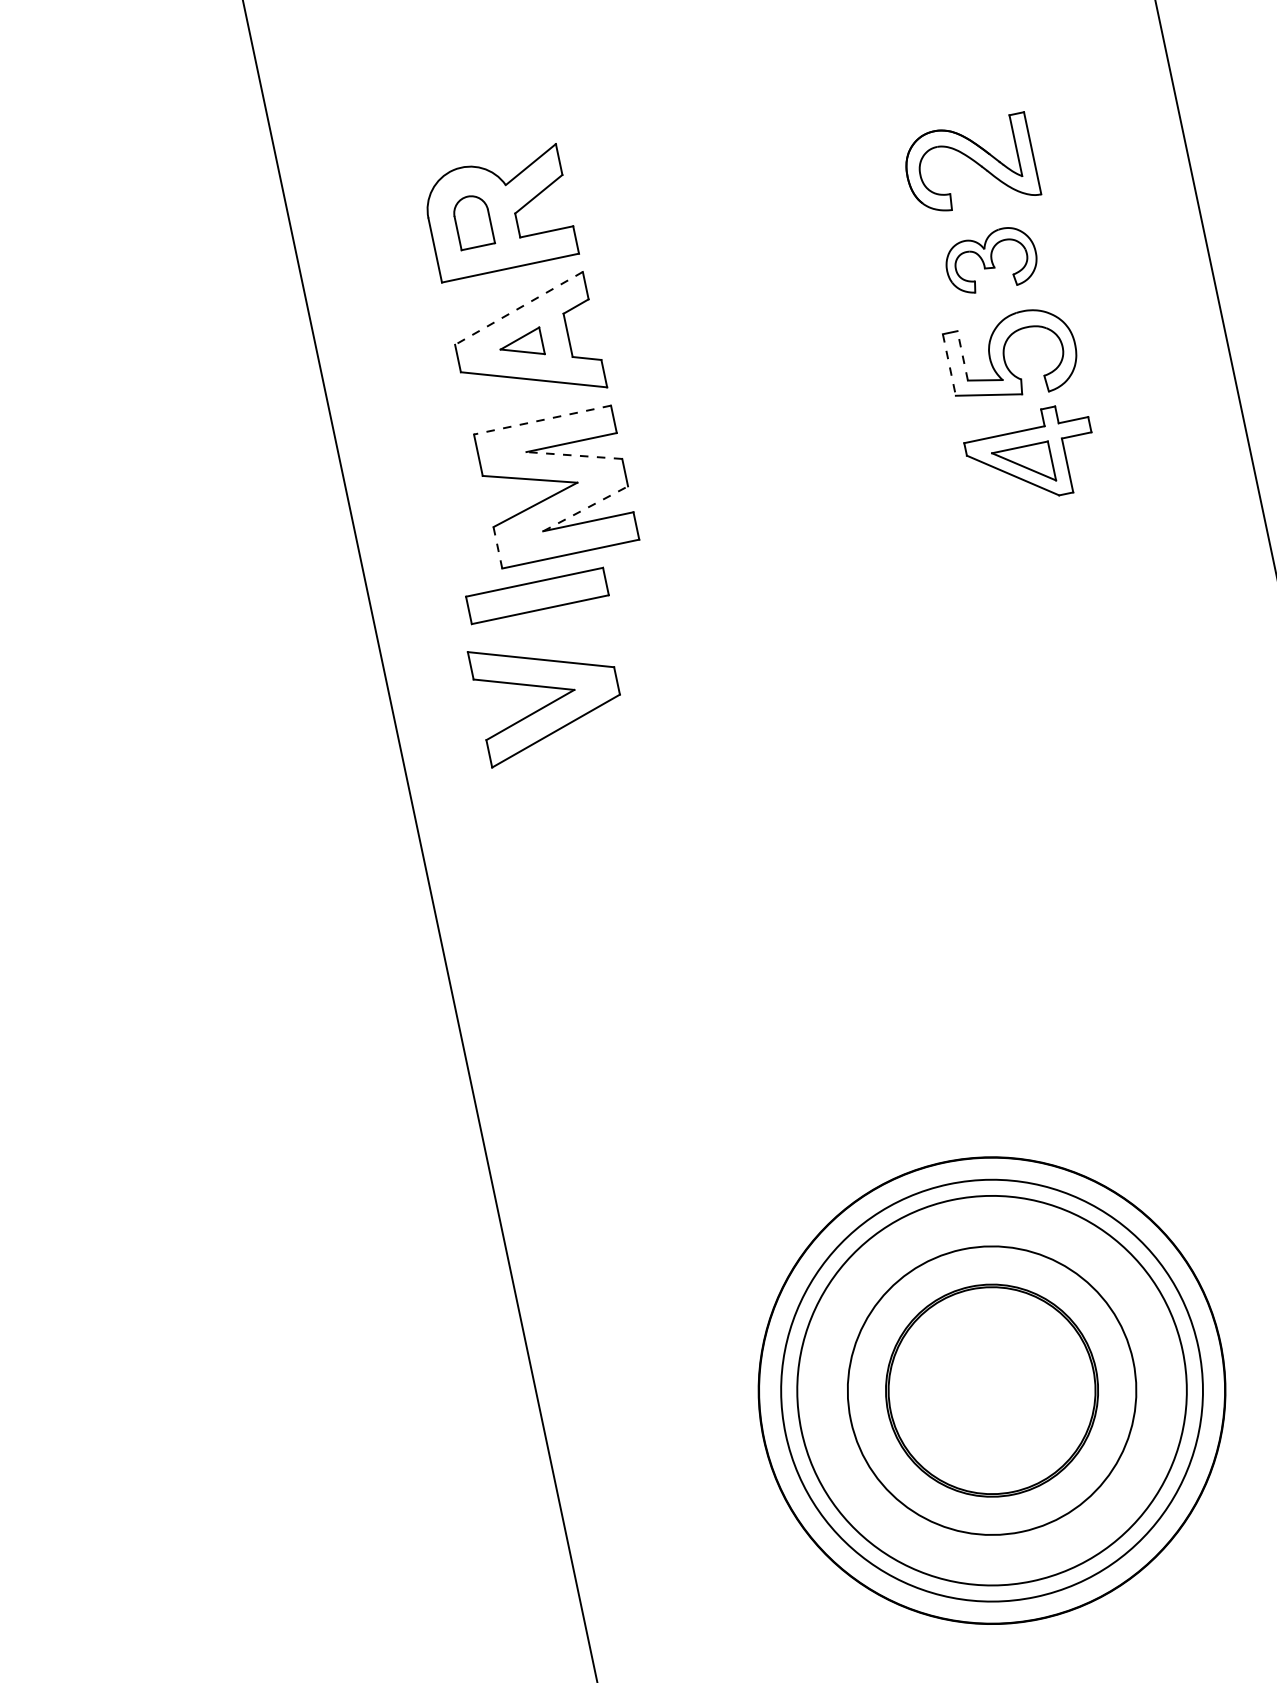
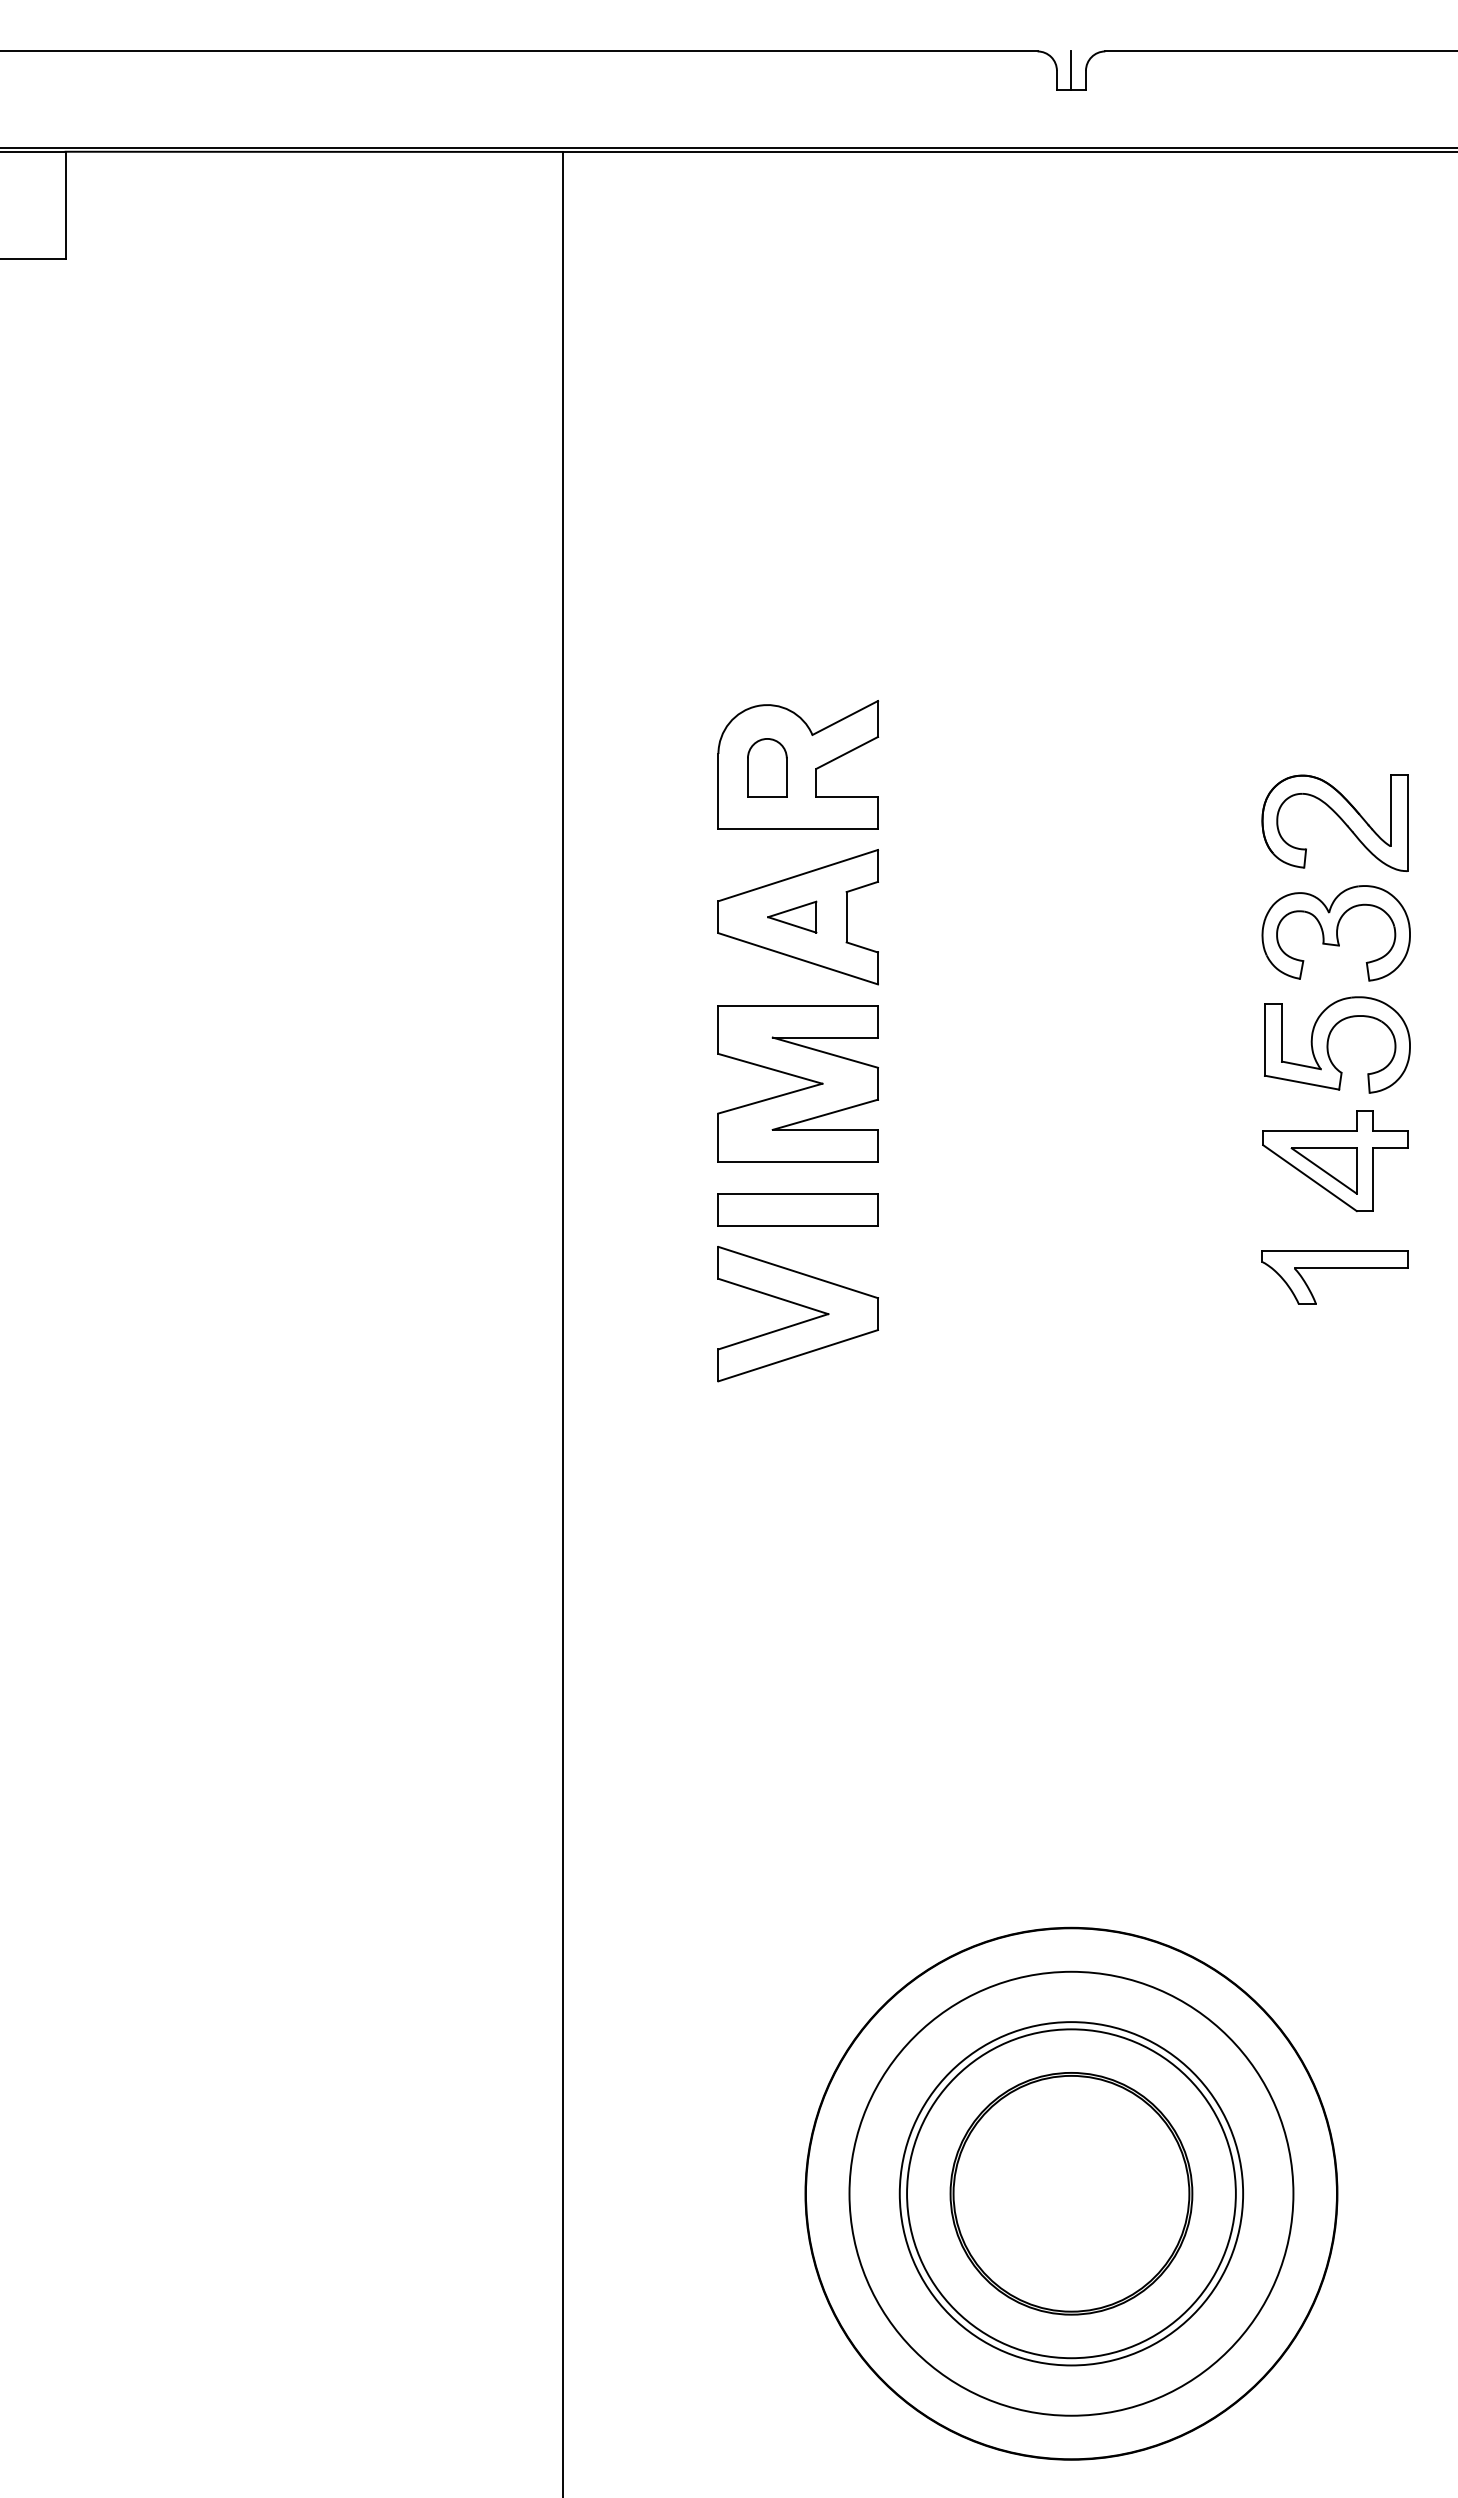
part: (990, 260) -> (1335, 933), size x1.43
line: (519, 308) -> (798, 875), dashed -> solid
line: (962, 355) -> (1281, 1032), dashed -> solid
line: (948, 364) -> (1264, 1039), dashed -> solid
line: (542, 419) -> (798, 1005), dashed -> solid
line: (574, 455) -> (825, 1052), dashed -> solid
line: (585, 508) -> (825, 1114), dashed -> solid
line: (498, 548) -> (718, 1138), dashed -> solid
part: (1050, 548) -> (1334, 1268), added
part: (536, 595) -> (797, 1209), moved
part: (552, 701) -> (801, 1321), moved
circle: (992, 1390) -> (1071, 2193), size x0.71

